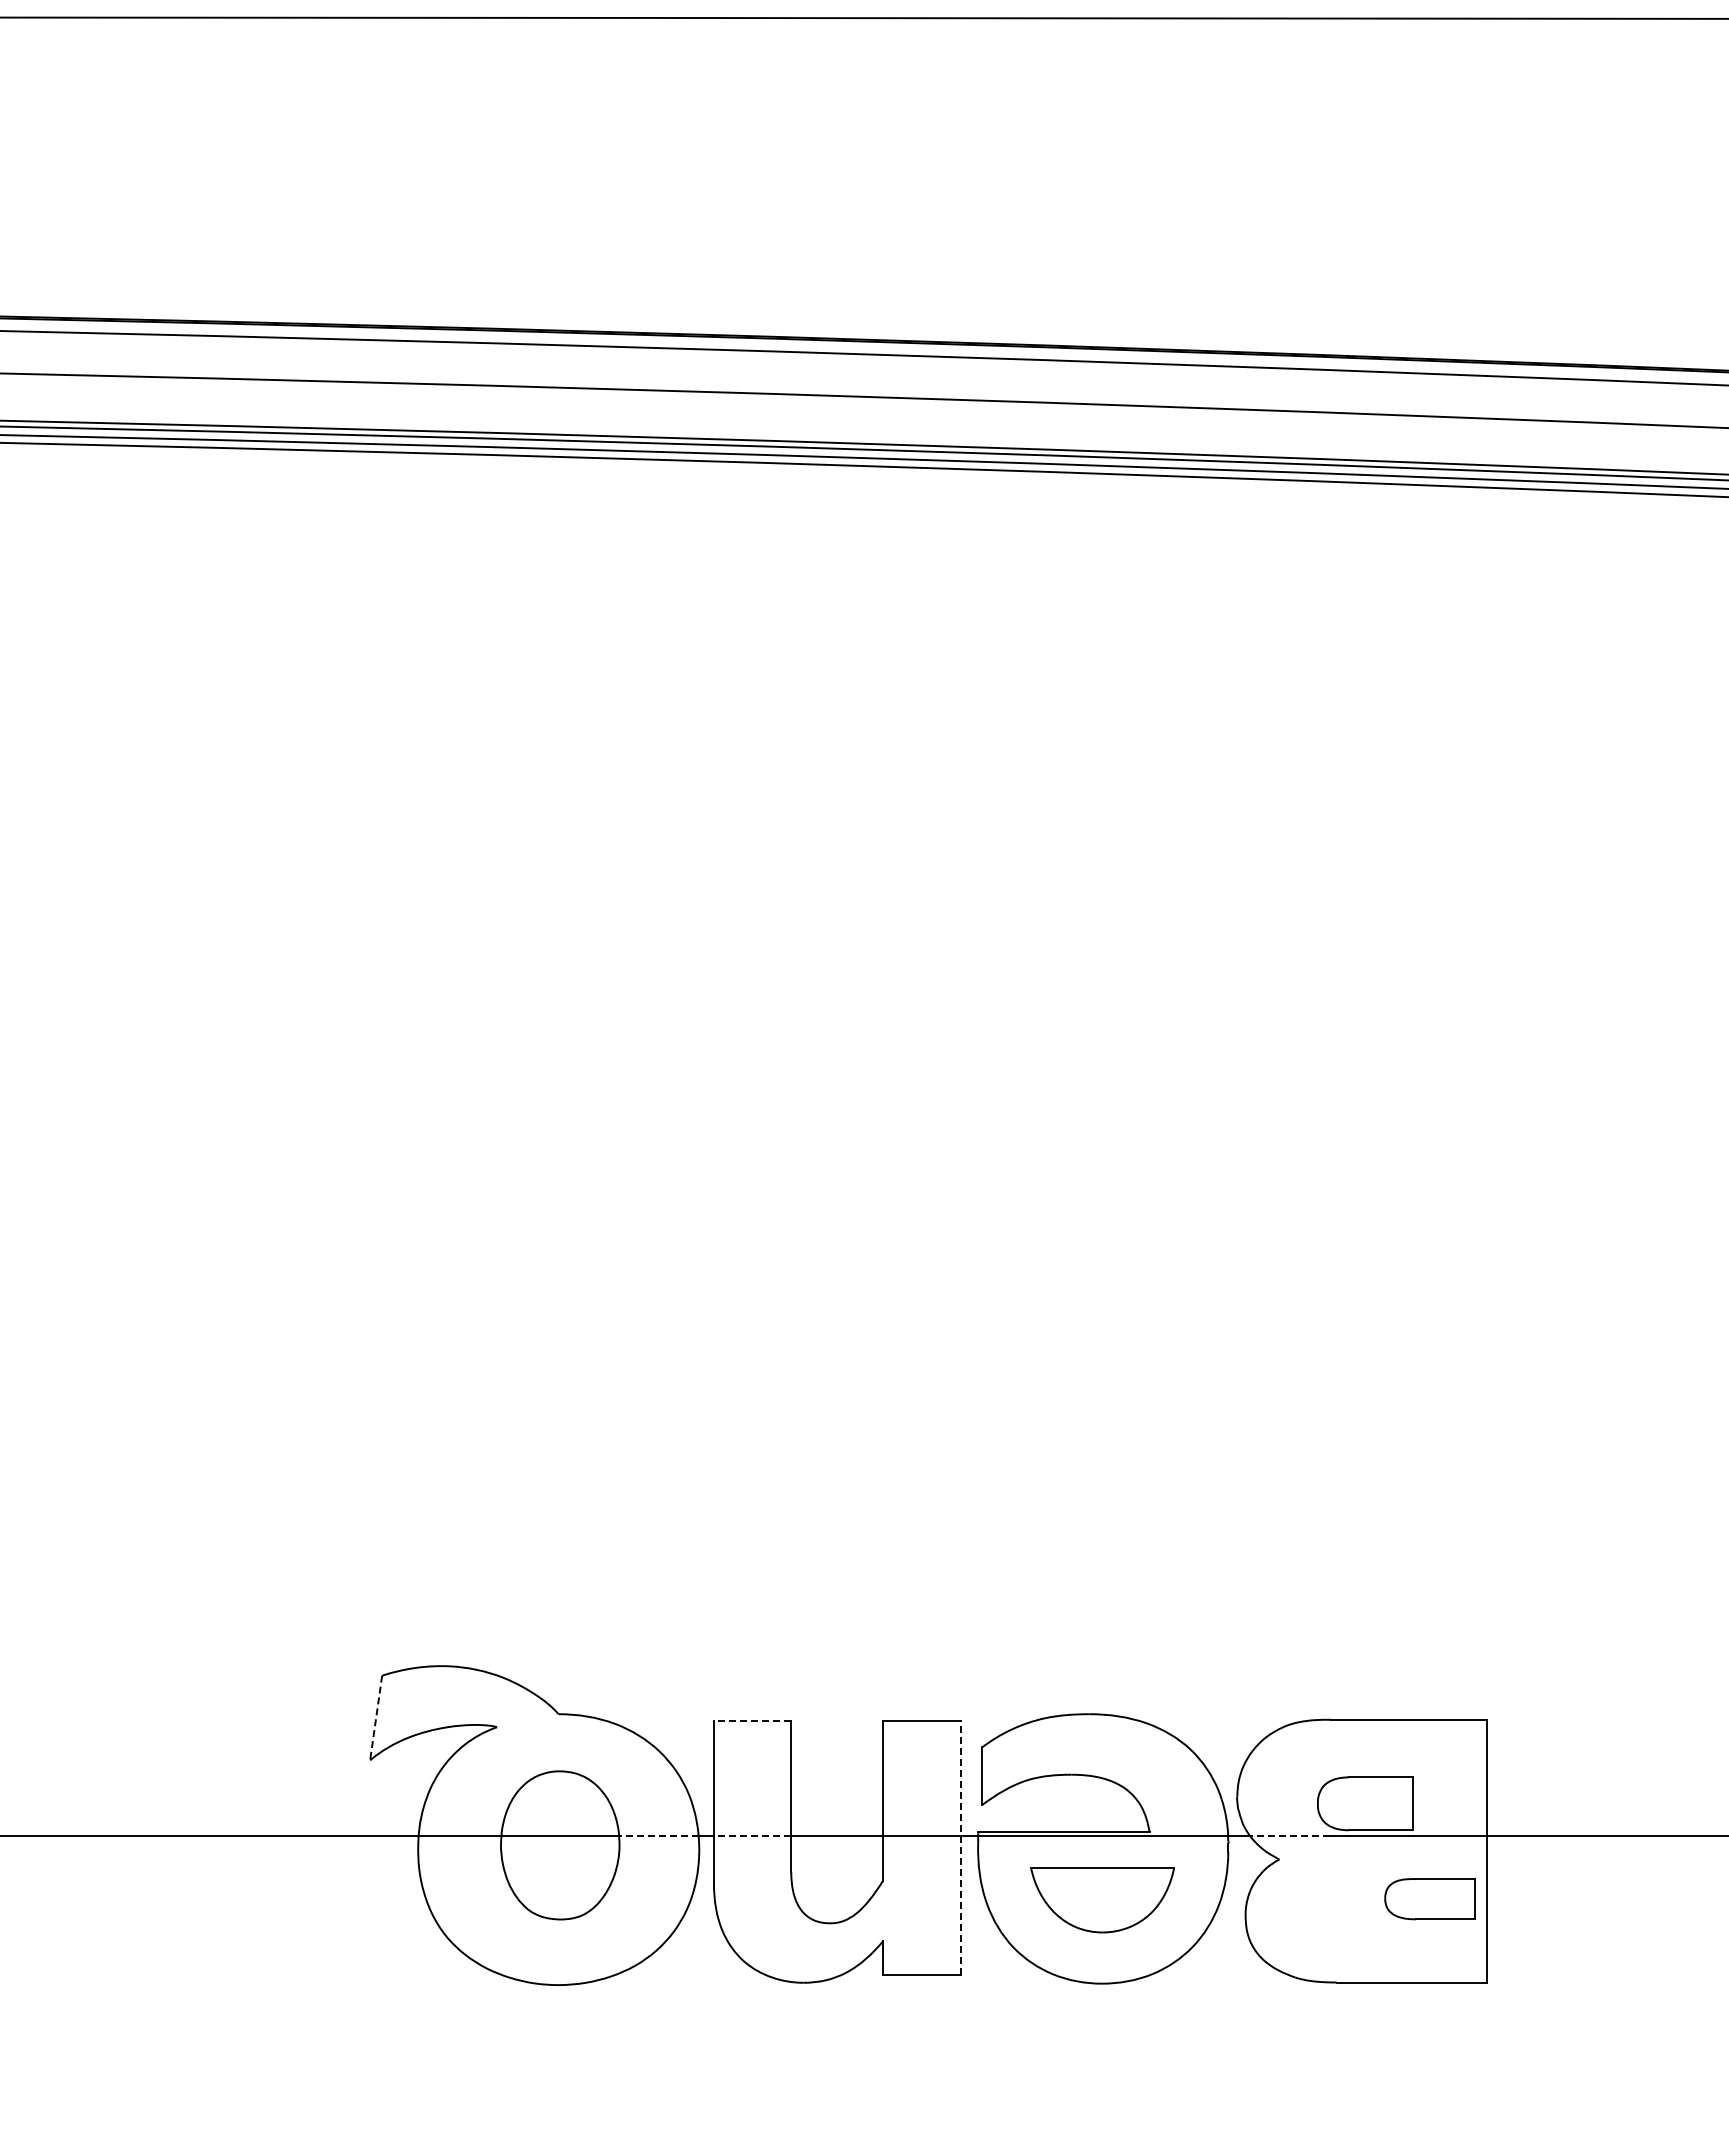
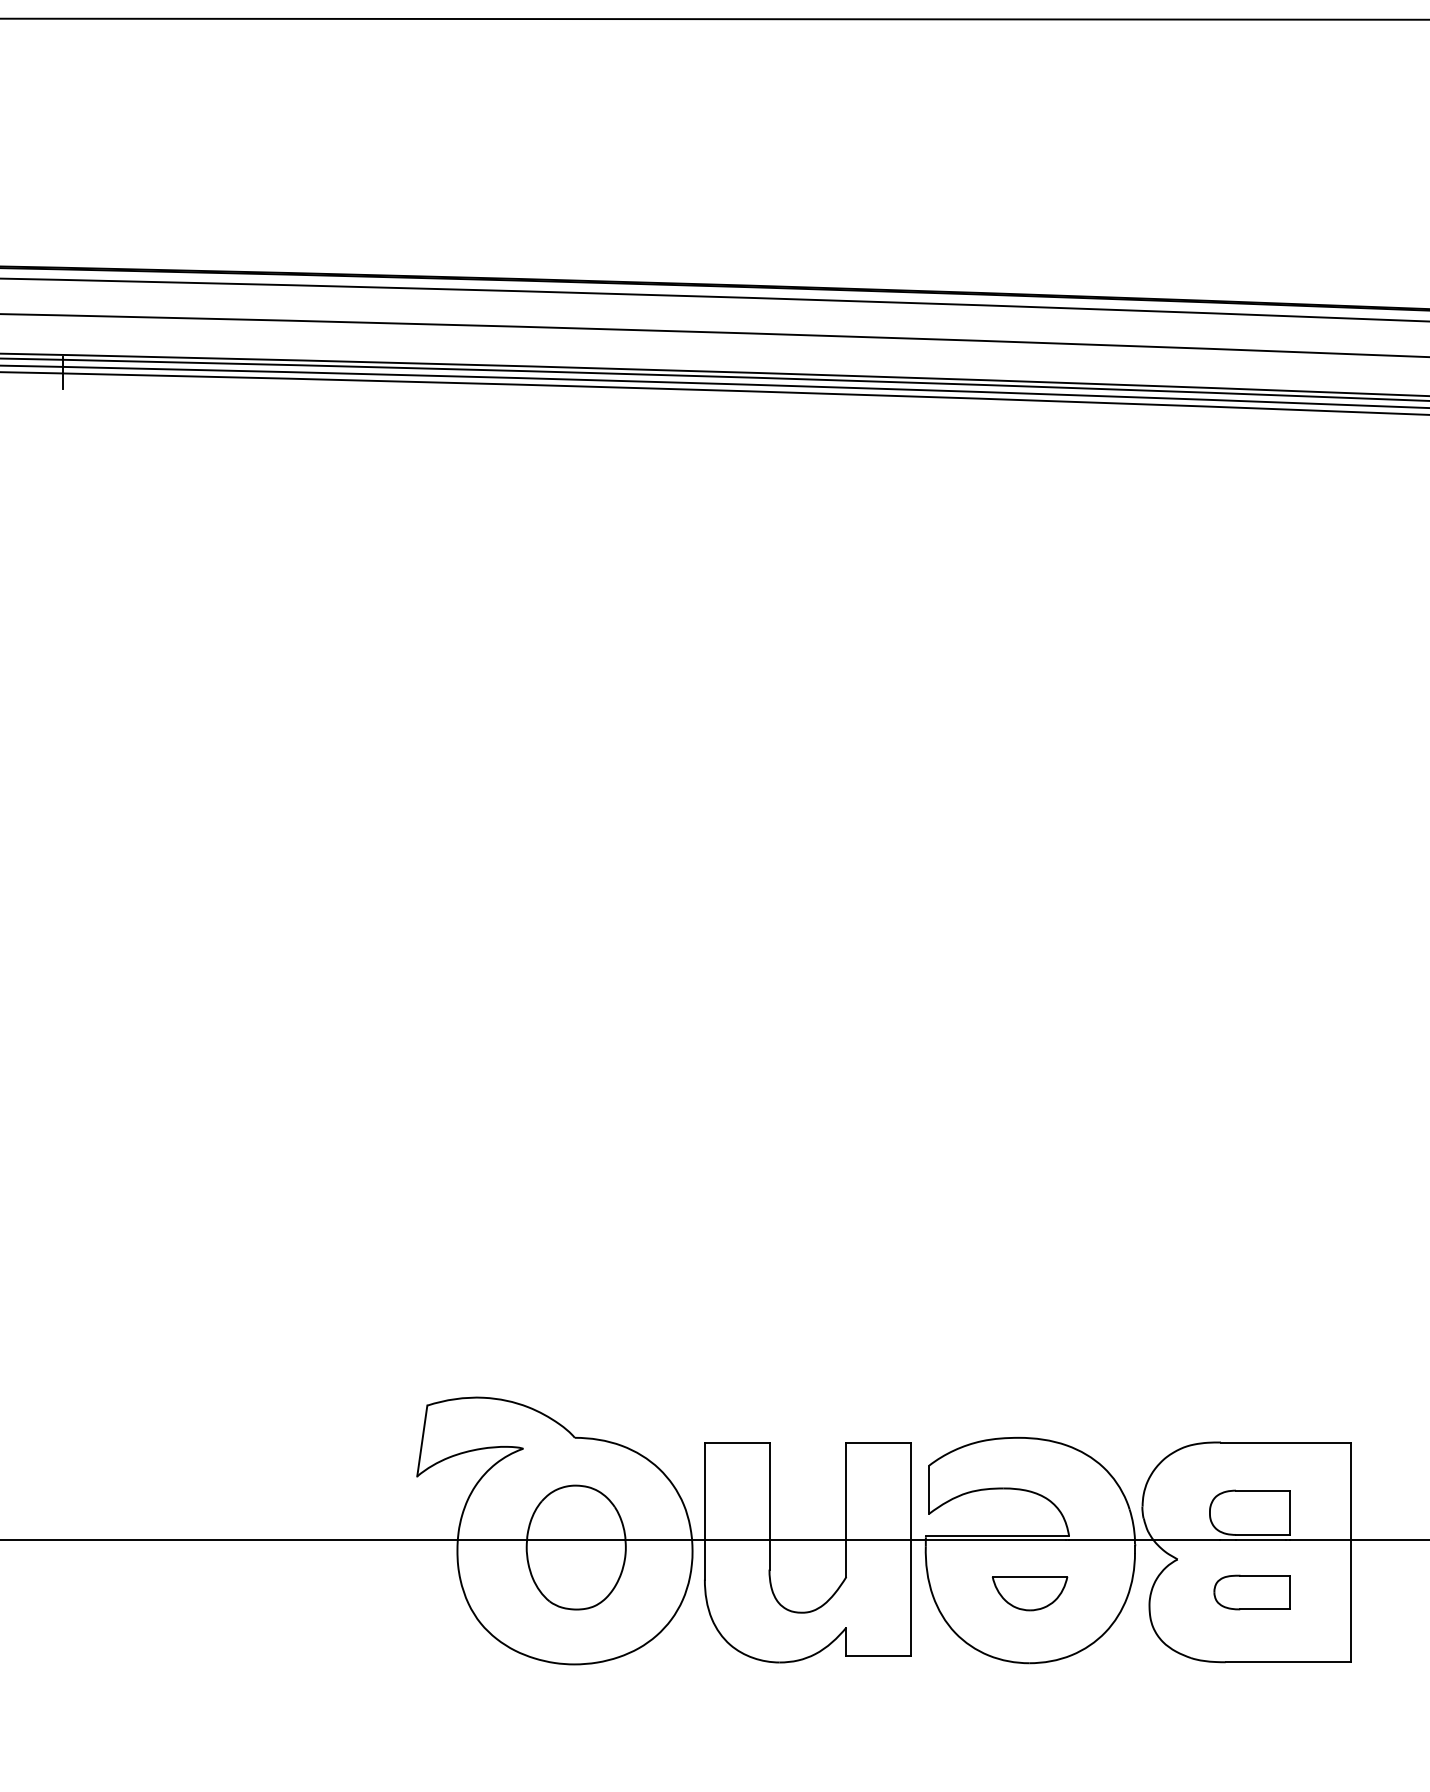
line: (376, 1718) -> (422, 1441), dashed -> solid
line: (752, 1720) -> (737, 1443), dashed -> solid
line: (658, 1836) -> (658, 1540), dashed -> solid
line: (752, 1836) -> (737, 1540), dashed -> solid
line: (1289, 1836) -> (1186, 1540), dashed -> solid
line: (960, 1847) -> (911, 1549), dashed -> solid
part: (1429, 1899) -> (1251, 1592), moved
part: (1102, 1900) -> (1029, 1593), size x0.62

